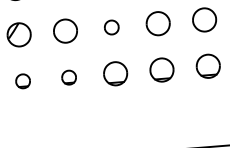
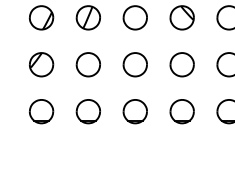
part: (111, 27) -> (134, 64), size x1.67
part: (68, 77) -> (87, 111), size x1.67
part: (22, 81) -> (41, 111), size x1.67

